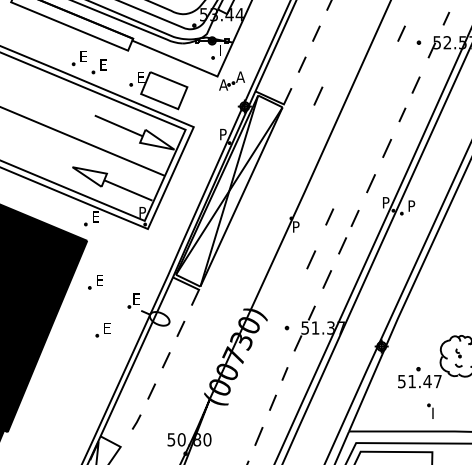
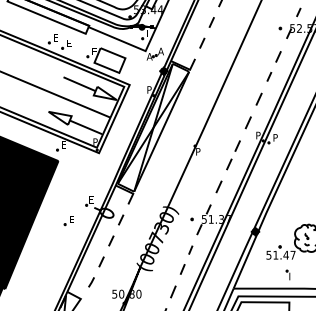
line: (401, 33) -> (268, 22), removed
line: (317, 95) -> (212, 63), removed
line: (329, 216) -> (220, 144), removed
line: (309, 259) -> (207, 173), removed
part: (94, 283) -> (63, 189), removed

